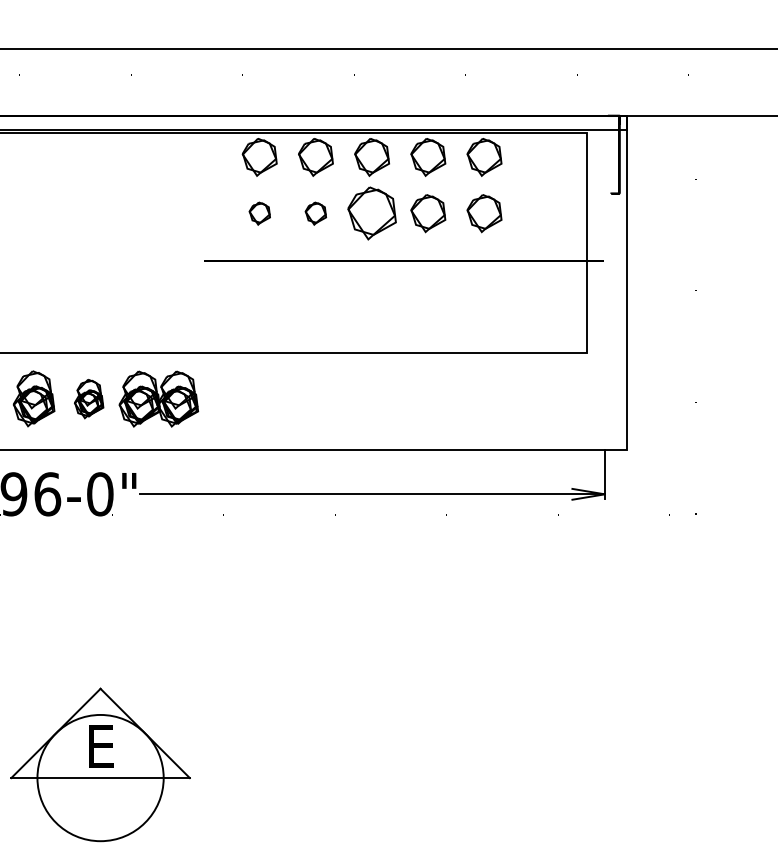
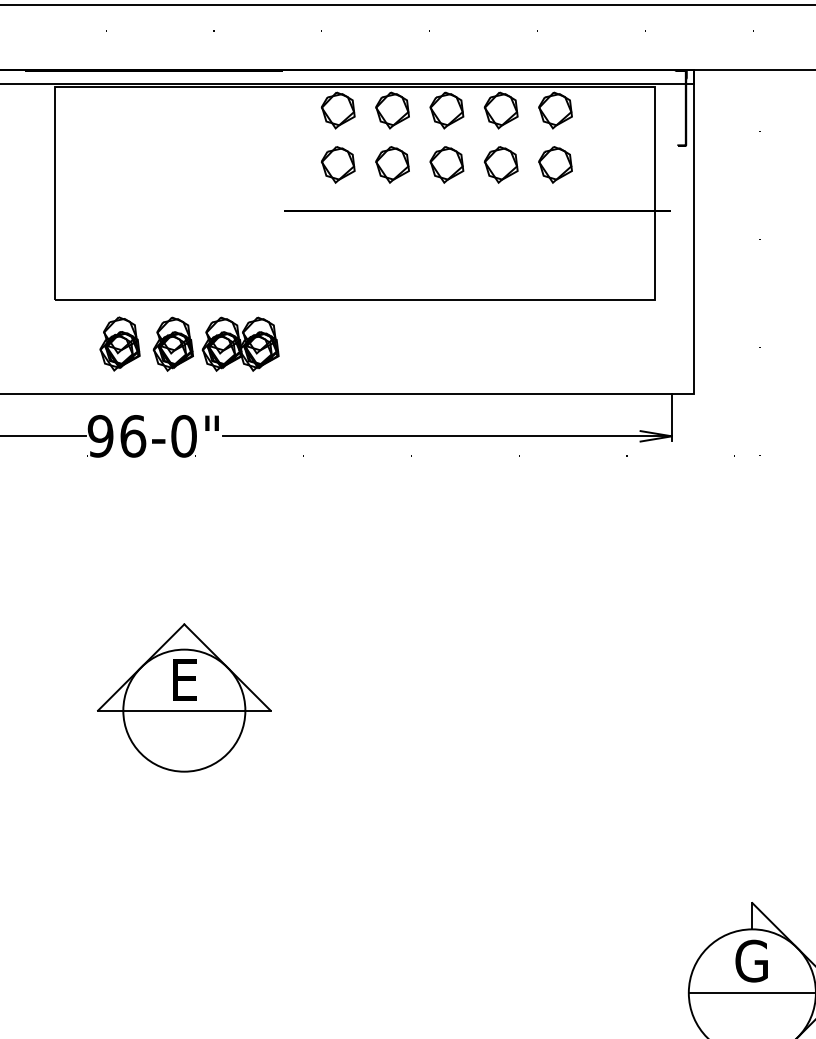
part: (260, 213) -> (338, 164), size x1.67
part: (315, 213) -> (392, 164), size x1.67
part: (371, 213) -> (446, 164), size x0.71
part: (88, 398) -> (172, 343), size x1.43

